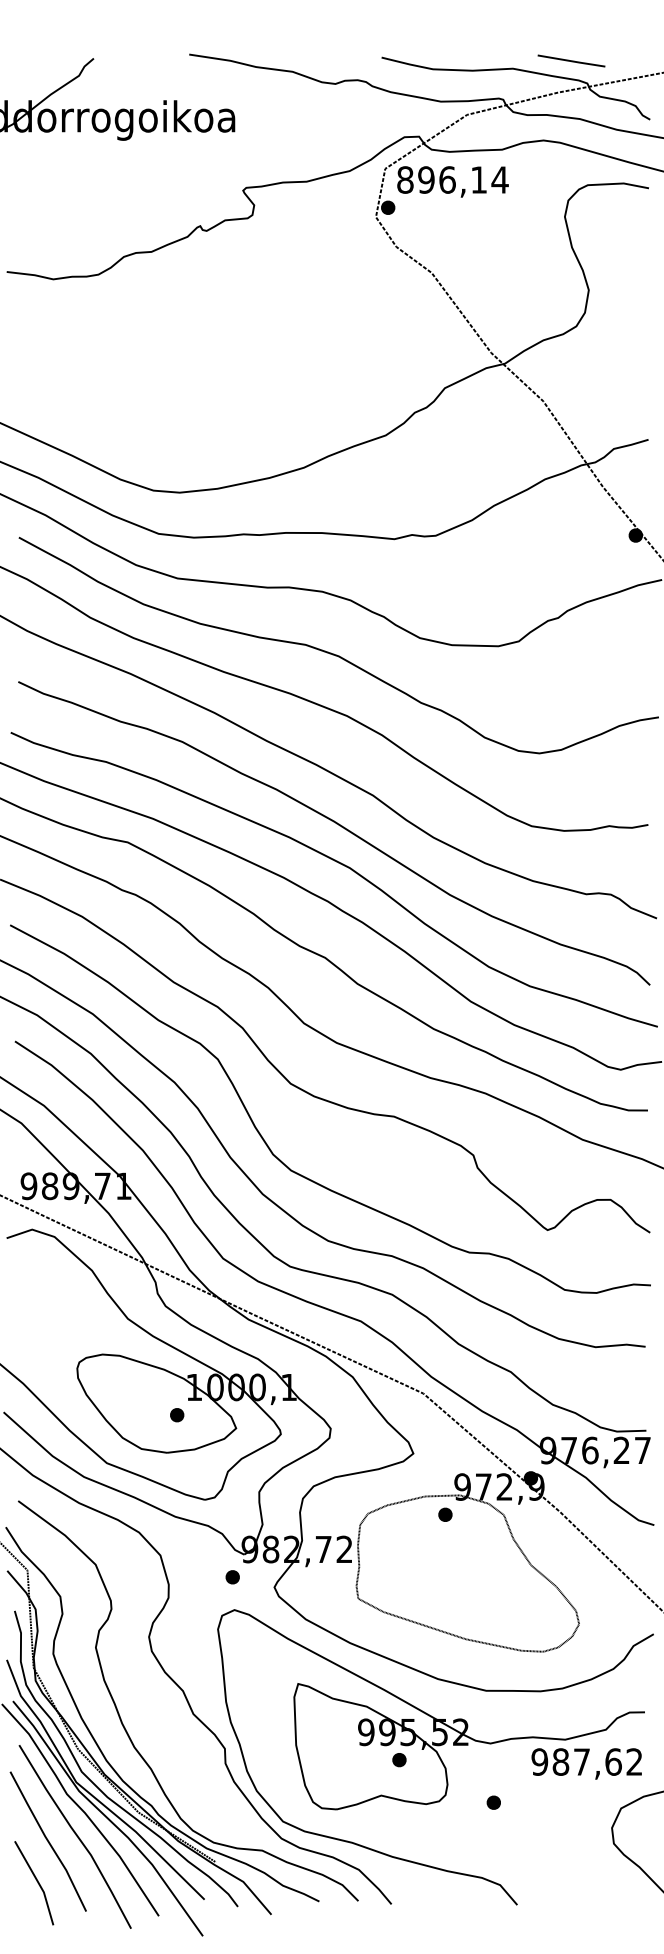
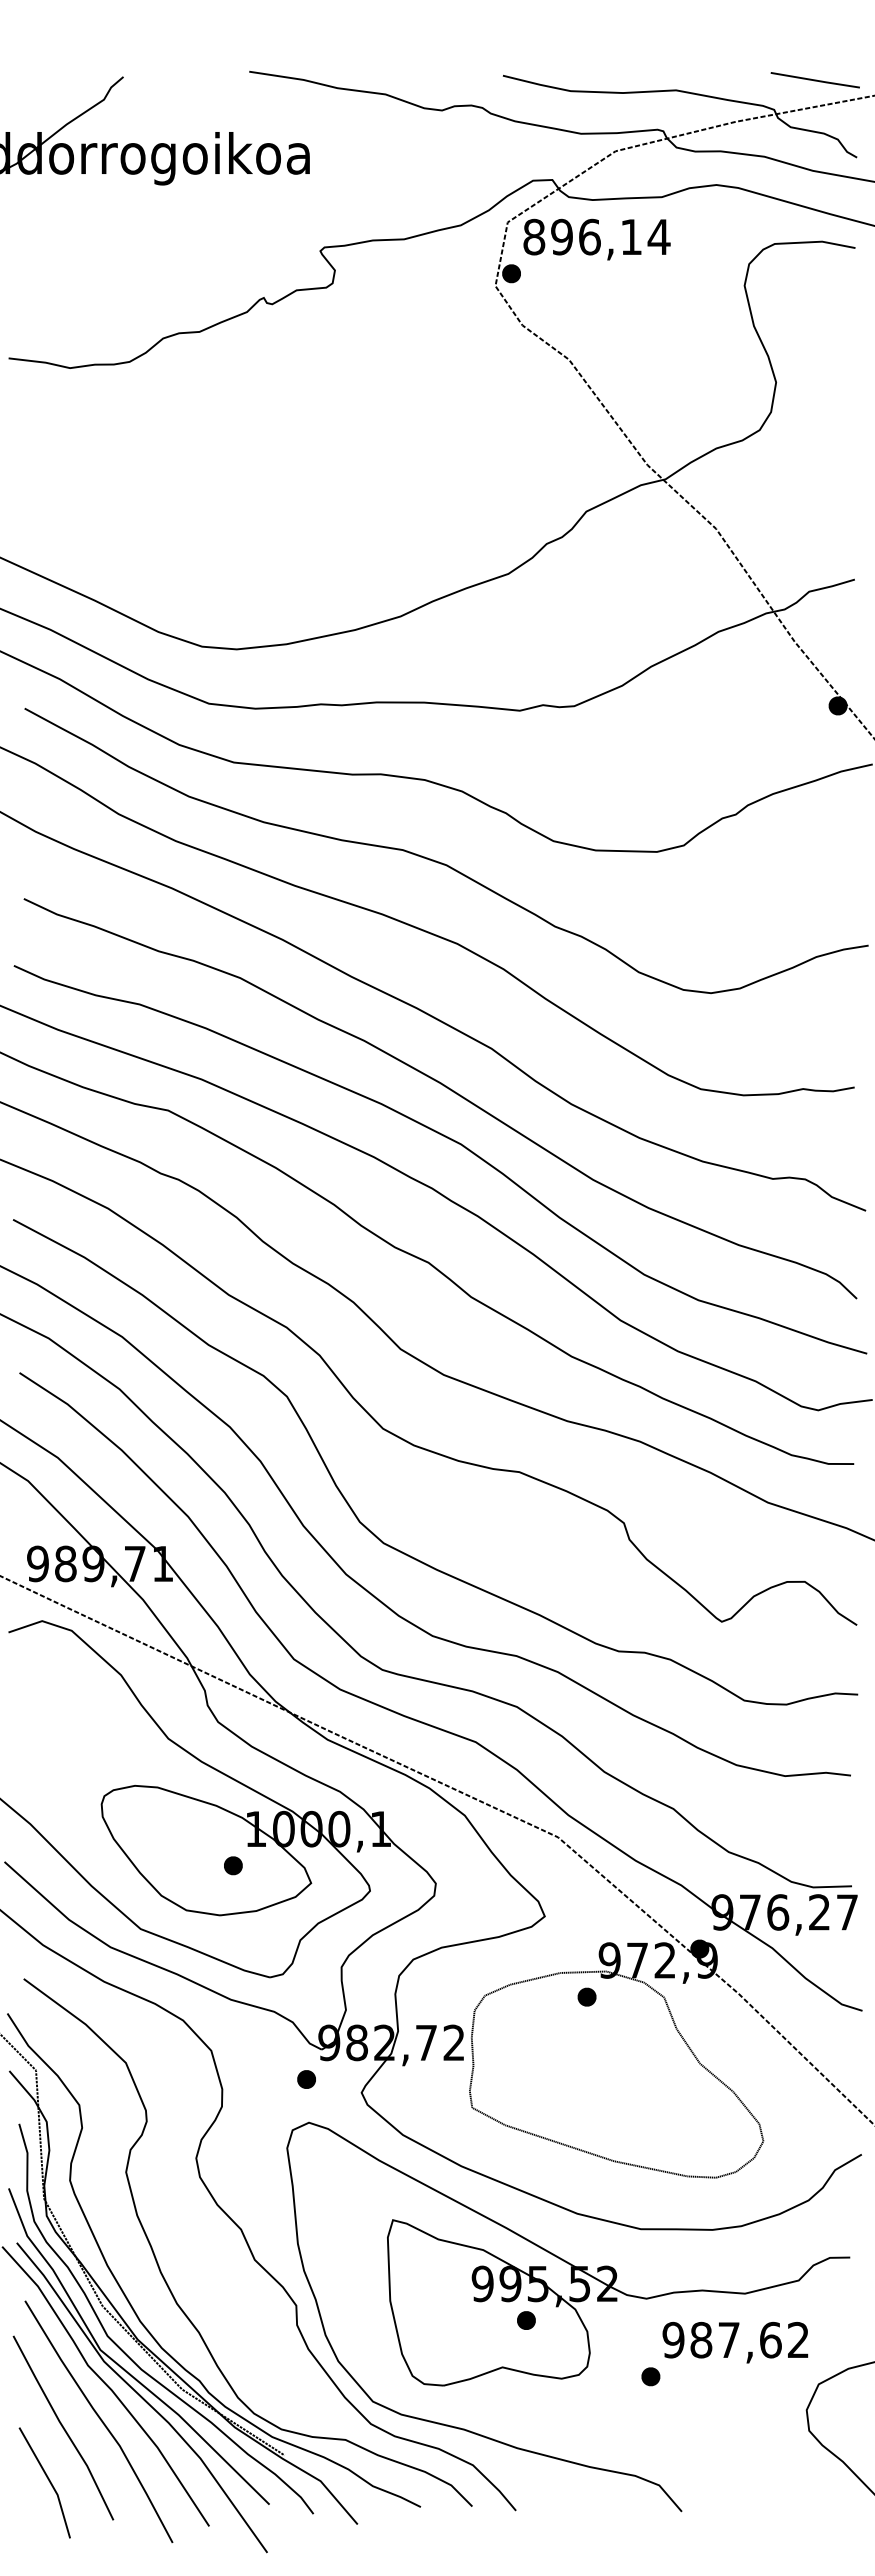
line: (570, 61) -> (814, 80), moved
text: (586, 1763) -> (735, 2342), moved

